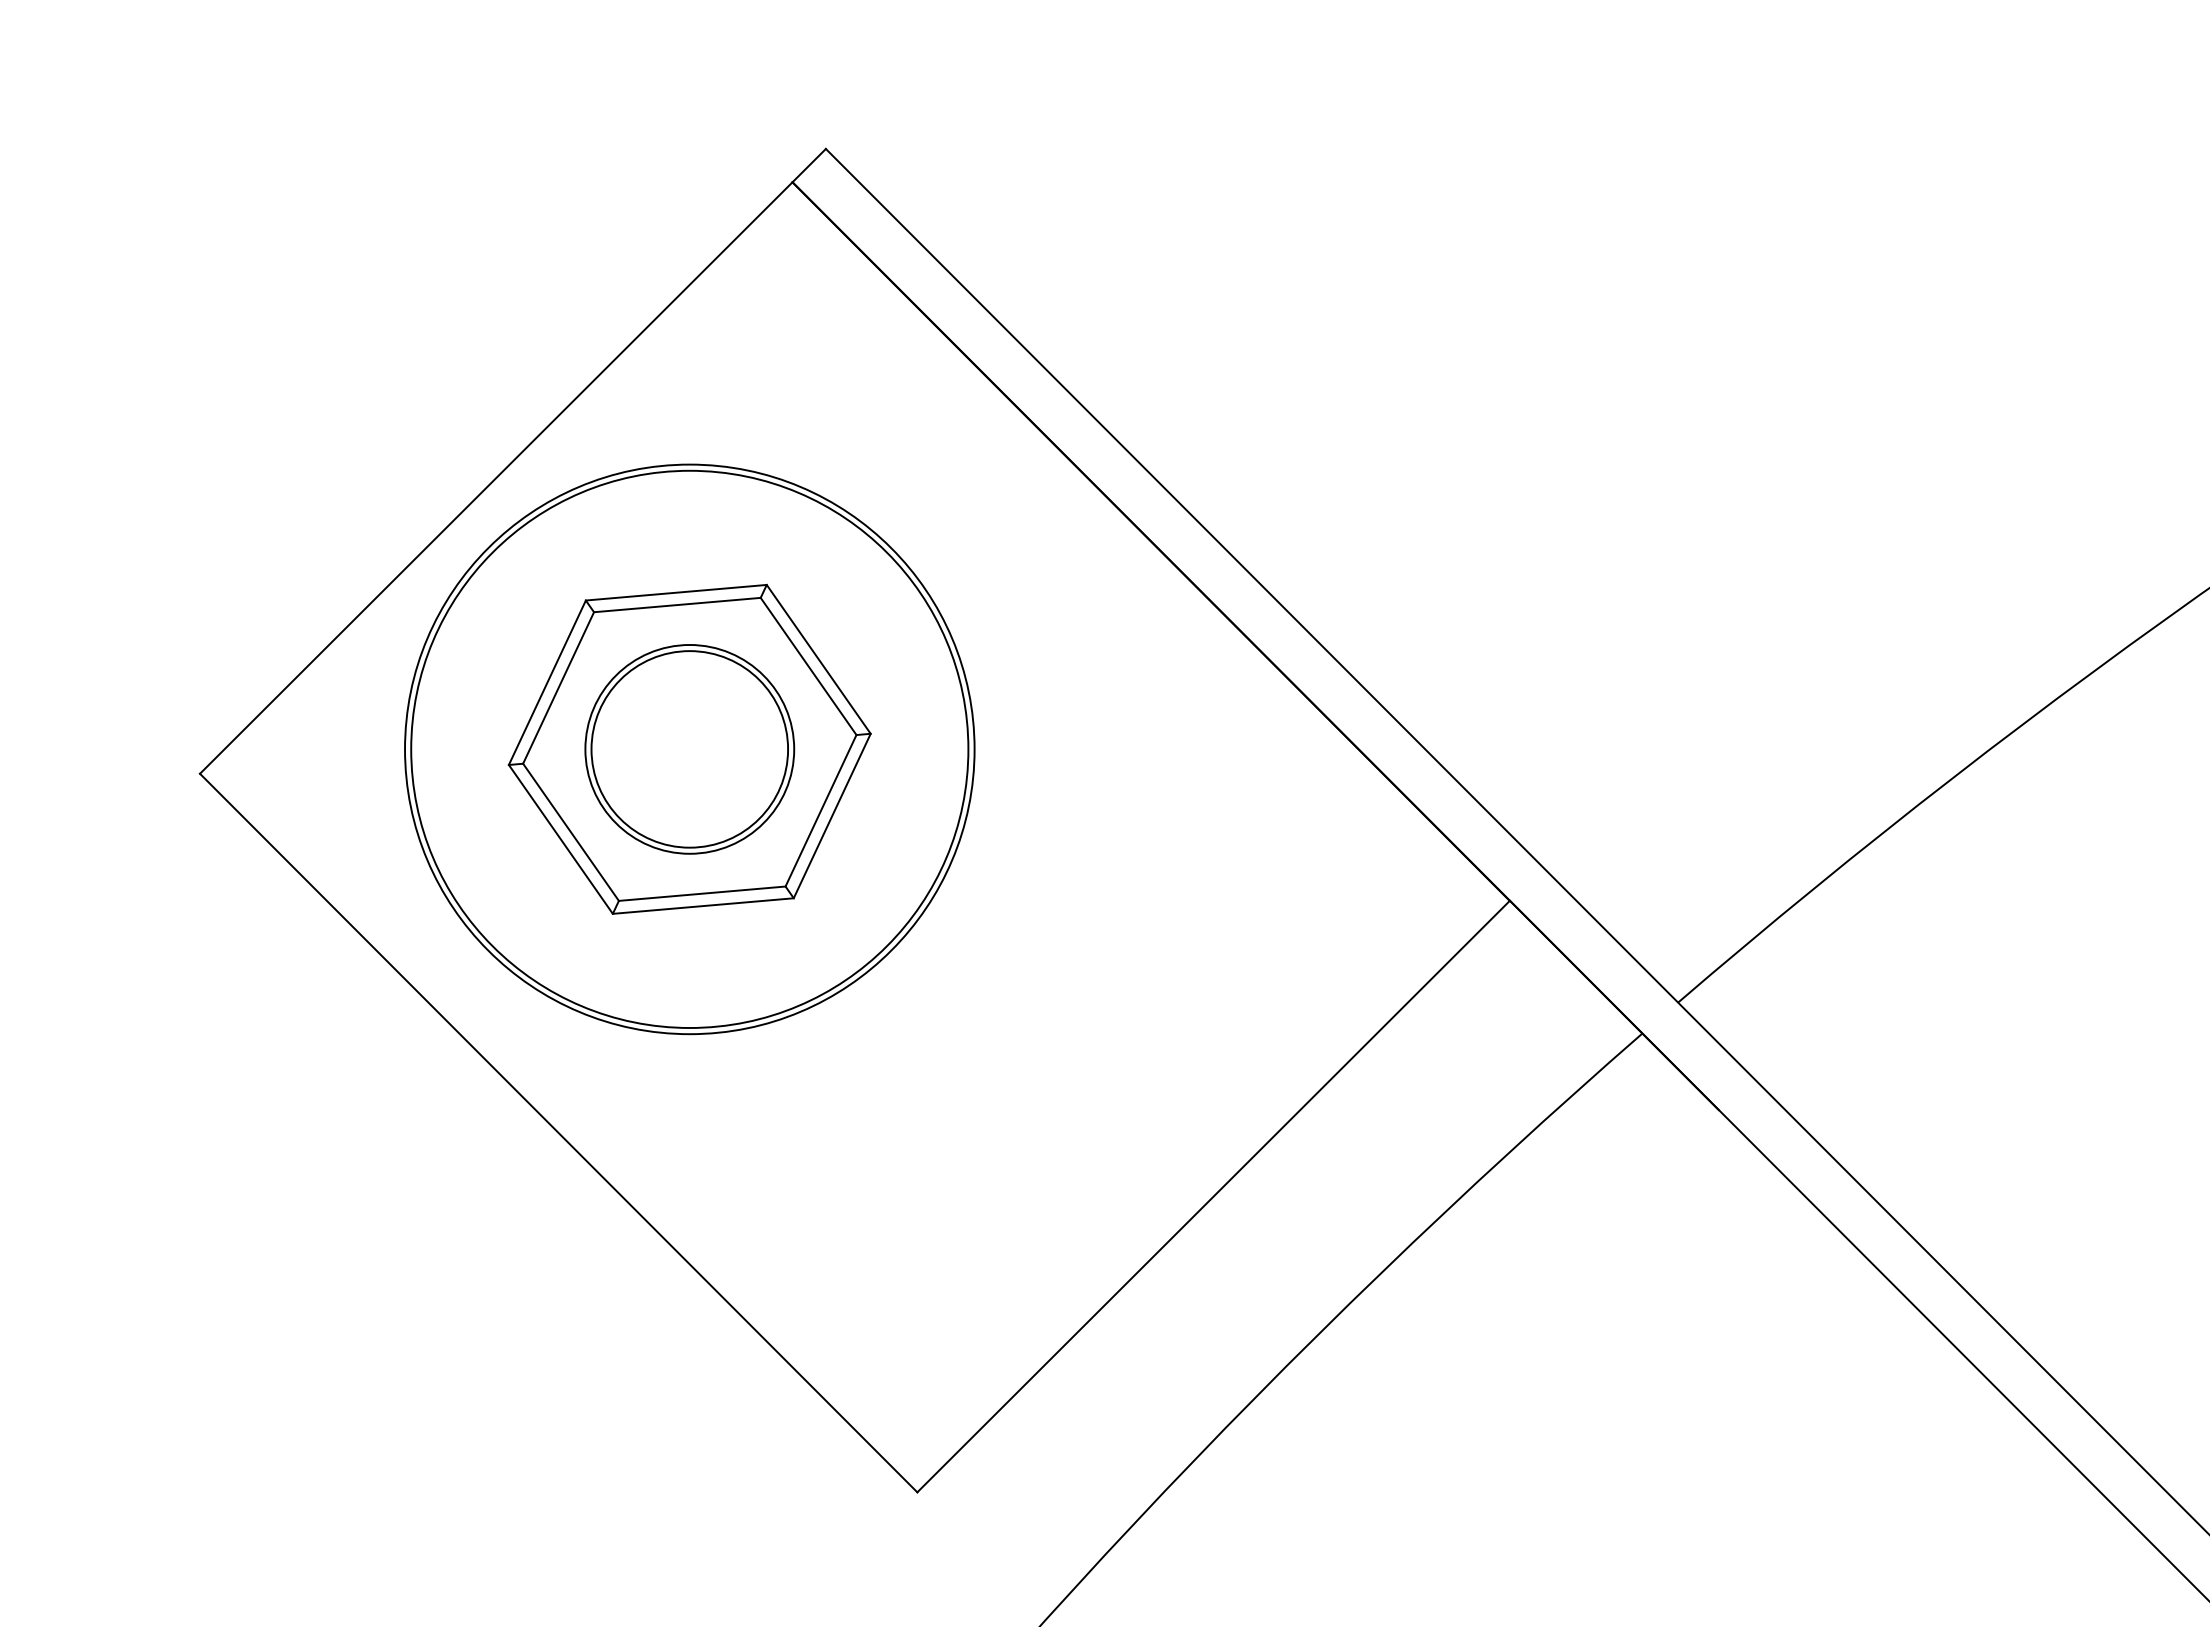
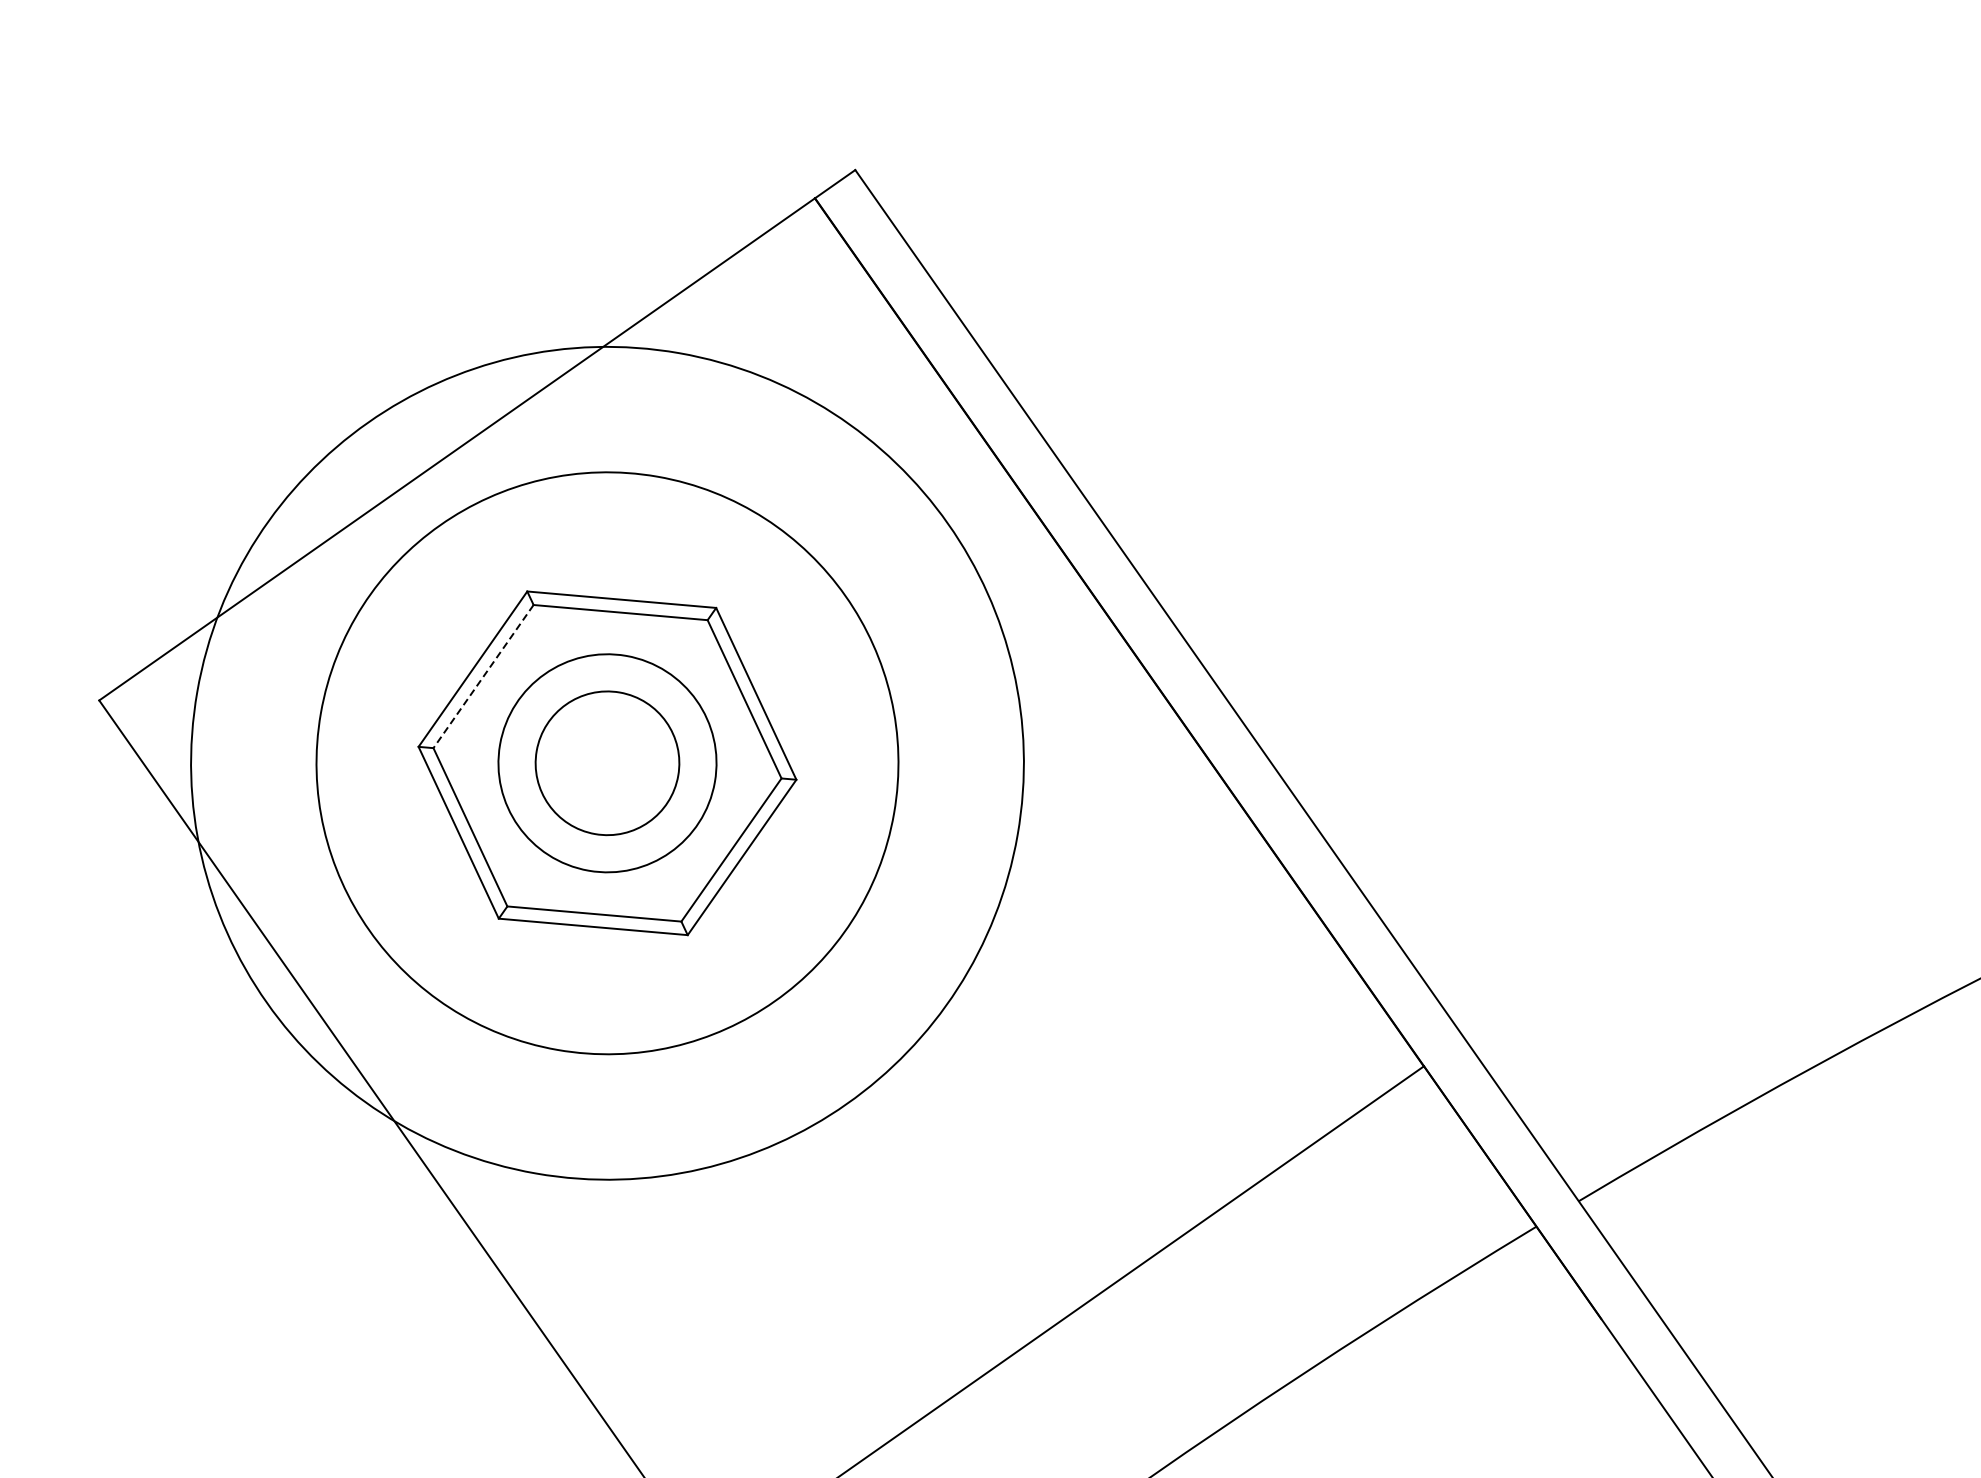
line: (558, 687) -> (483, 676), solid -> dashed
circle: (689, 749) -> (607, 763), size x0.7
circle: (689, 749) -> (607, 763), size x1.4

